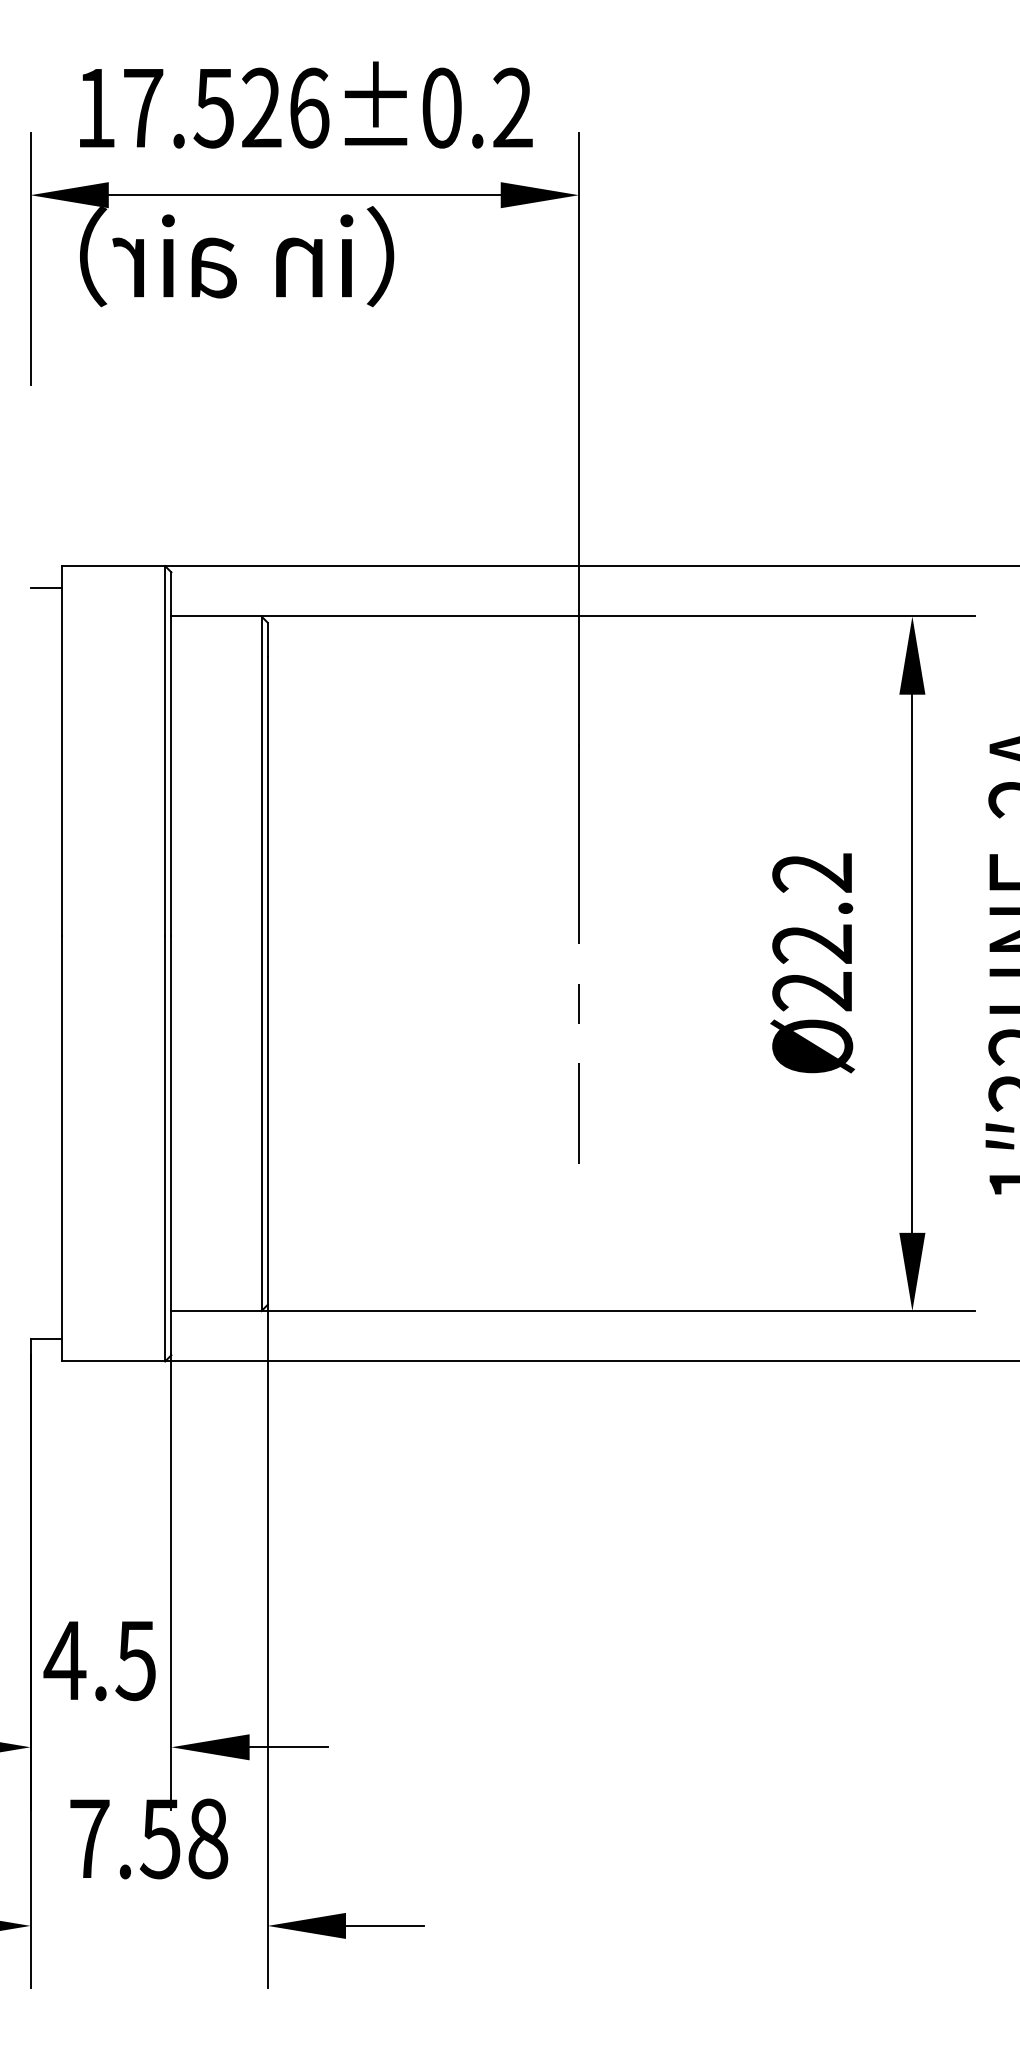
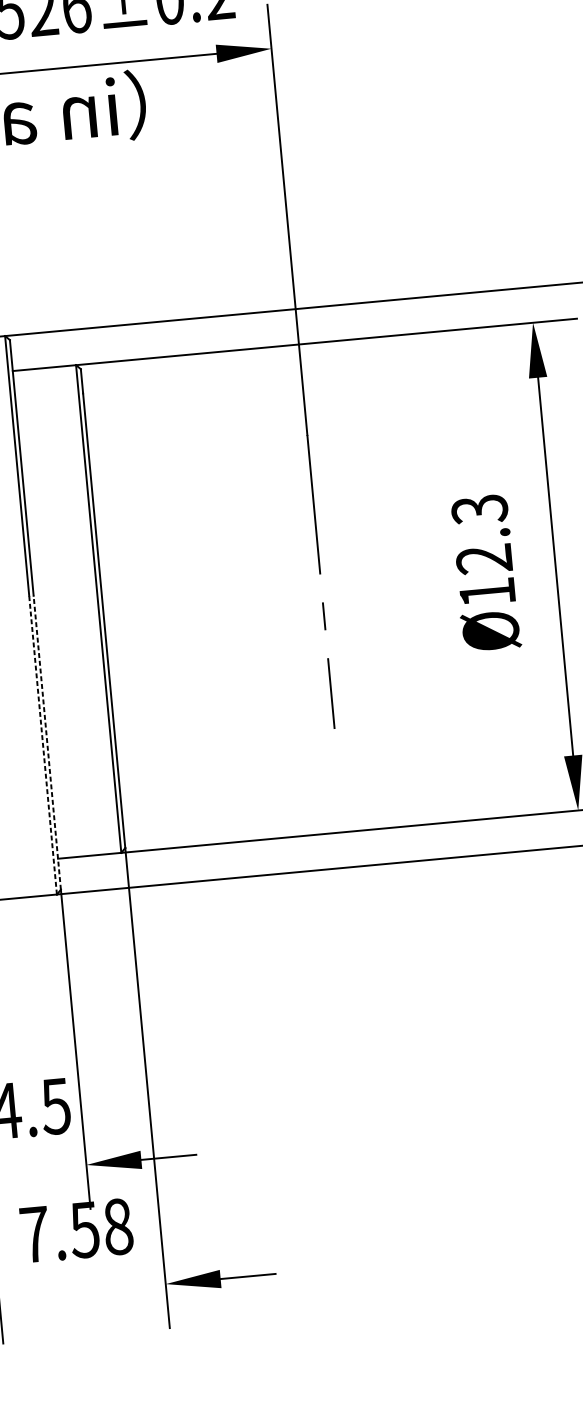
text: (812, 932) -> (483, 551), Ø22.2 -> Ø12.3
line: (171, 1145) -> (47, 742), solid -> dashed
line: (165, 1148) -> (43, 744), solid -> dashed

